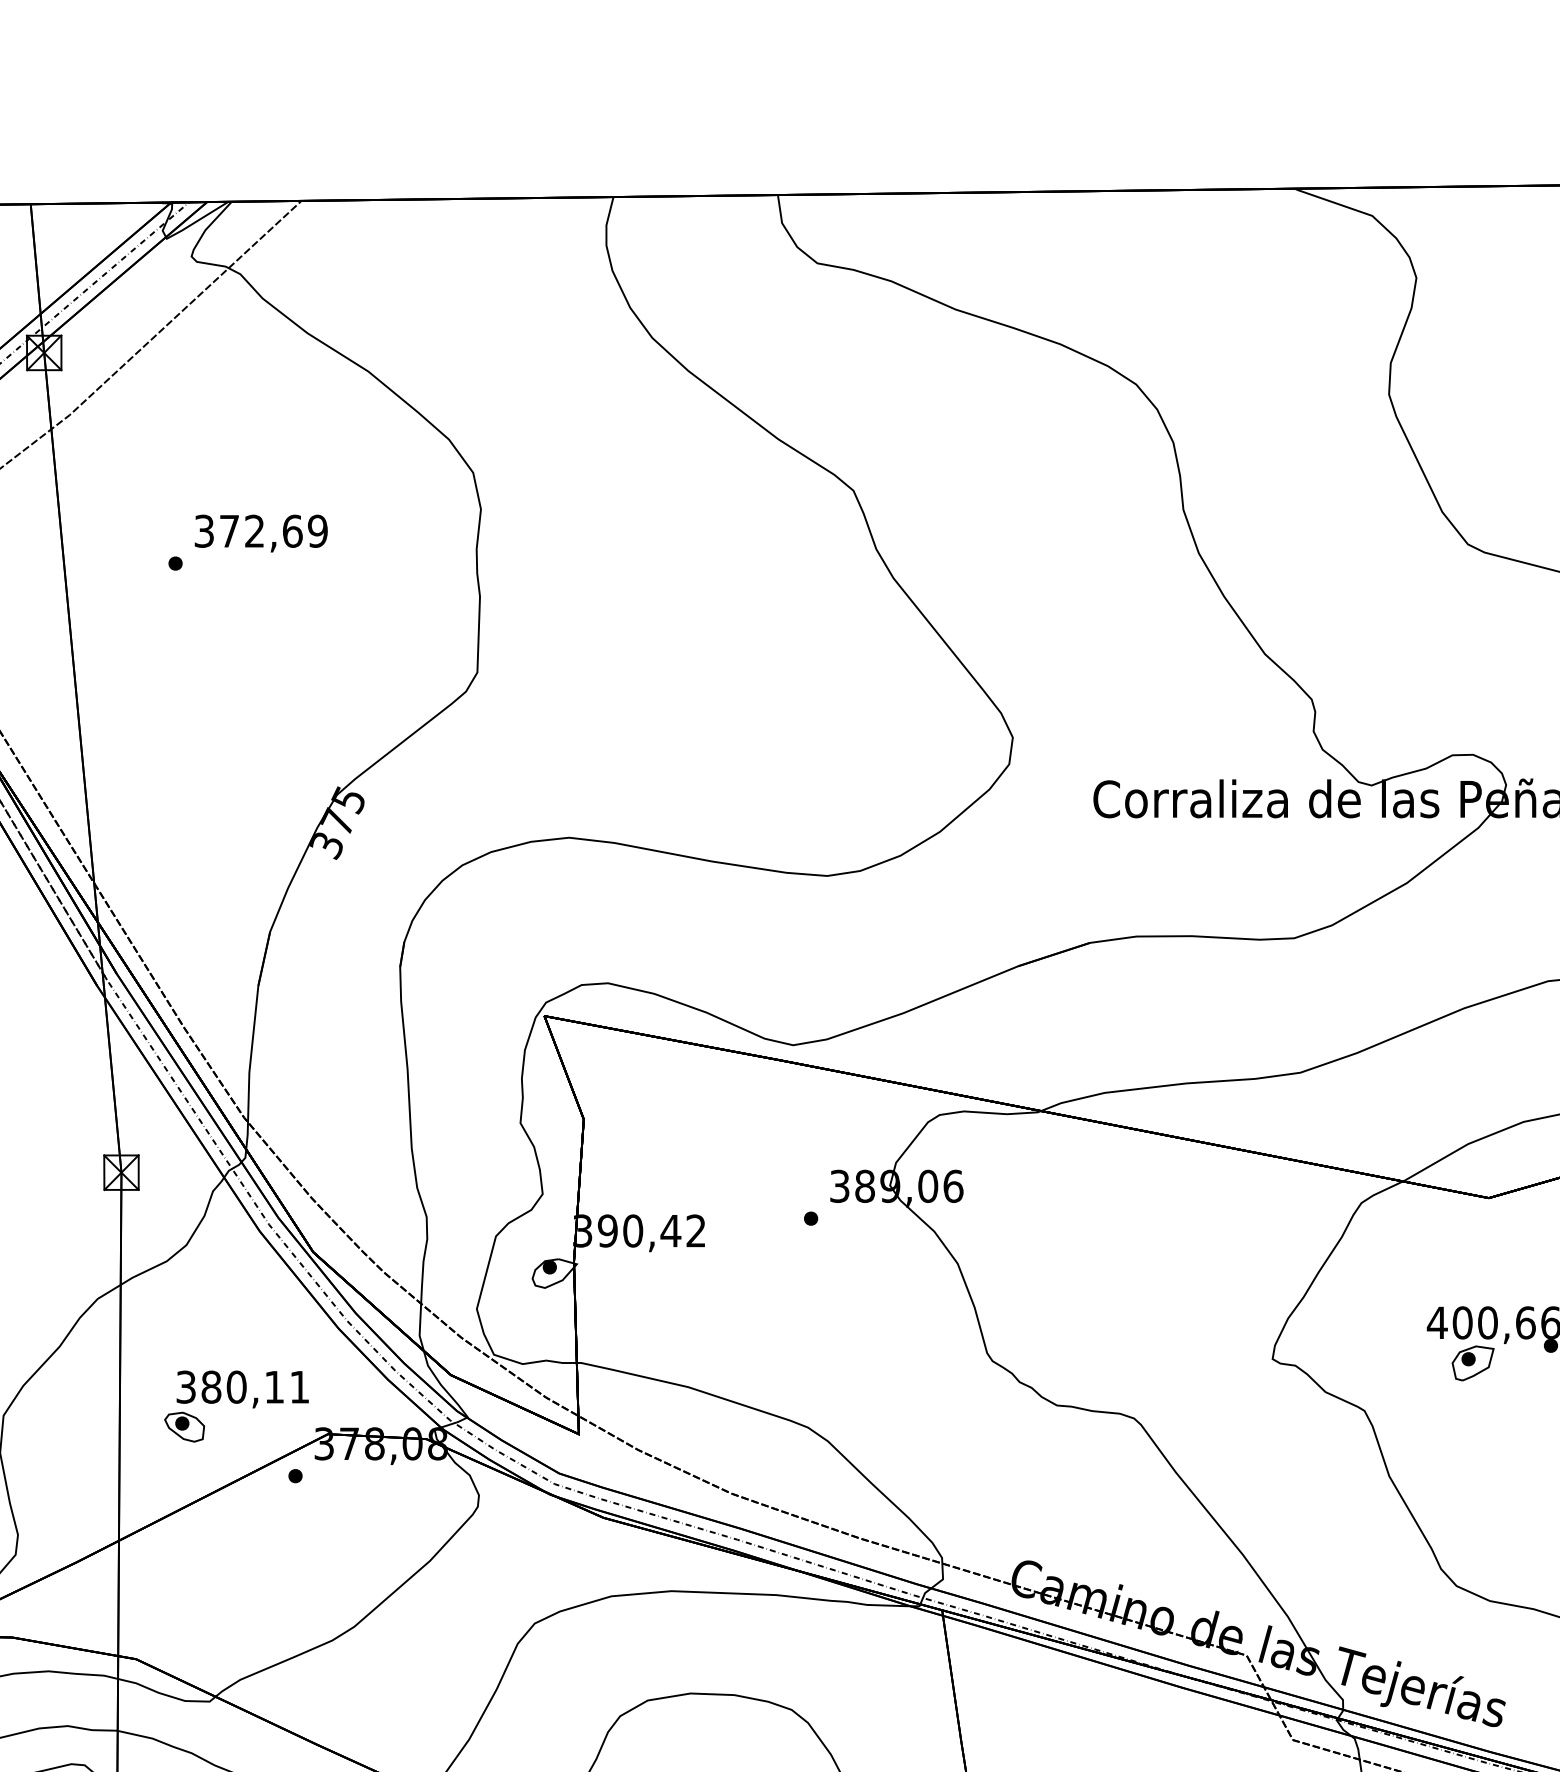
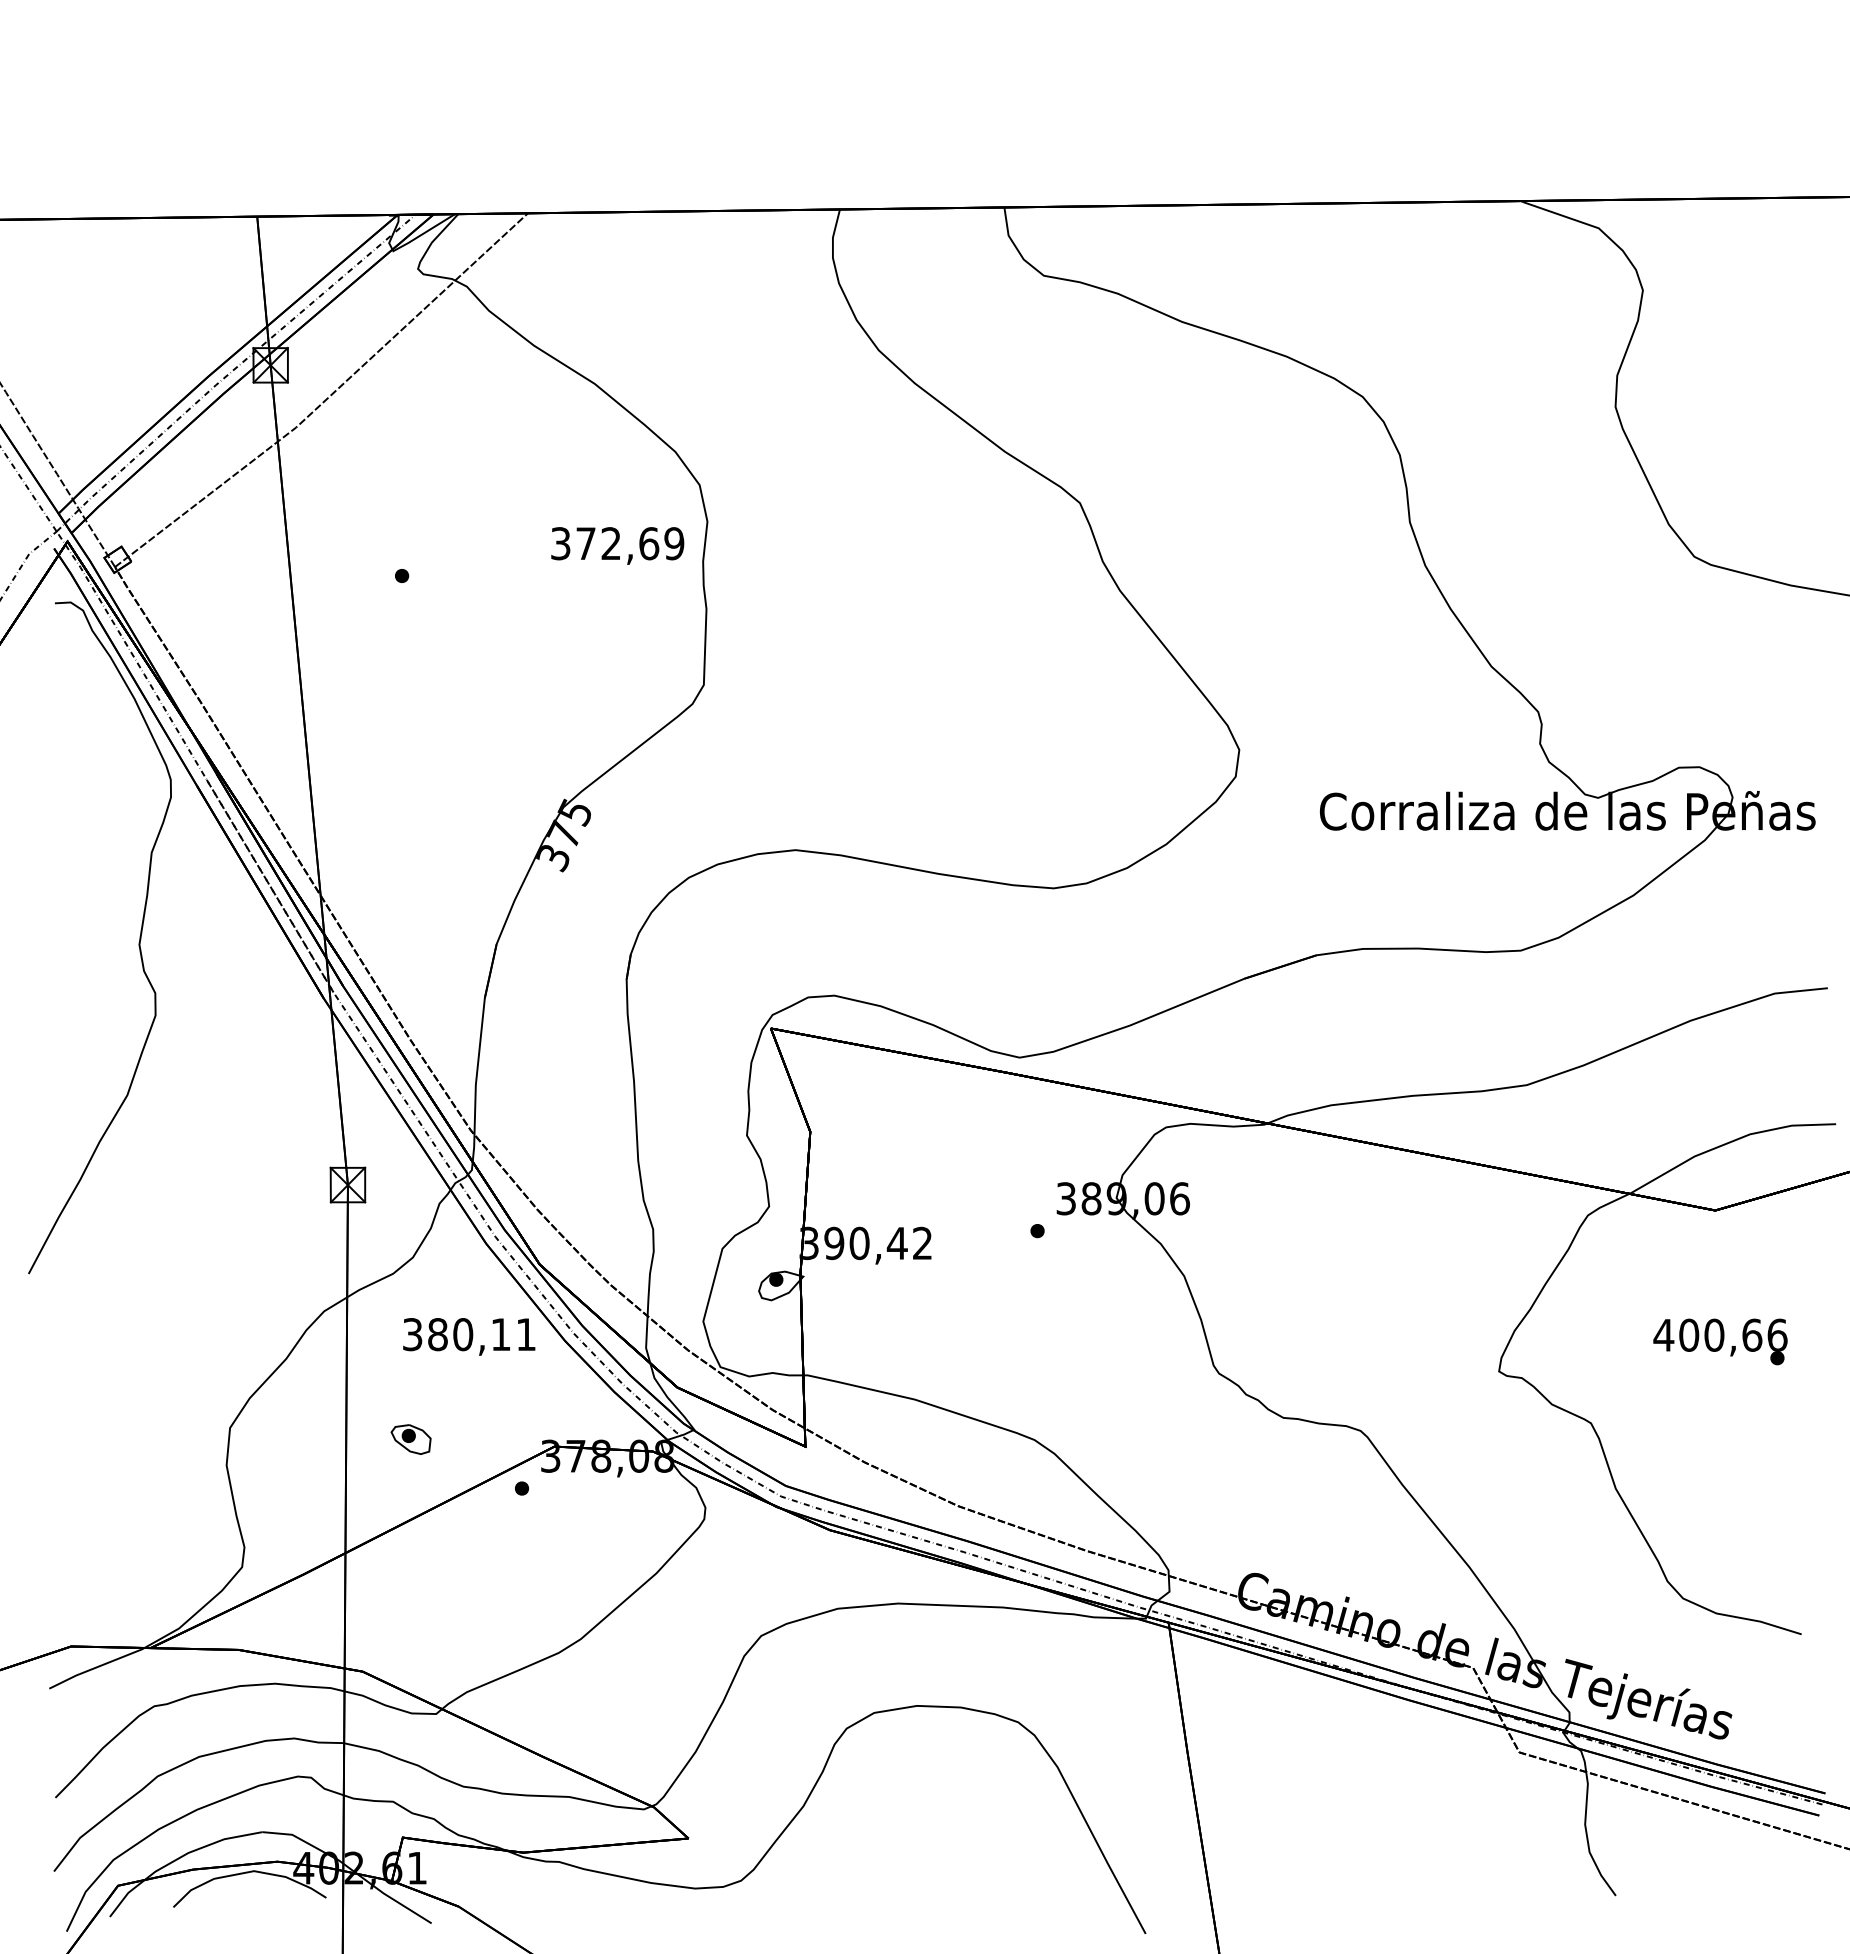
text: (261, 533) -> (617, 545), moved
part: (1473, 1363) -> (1699, 1375), removed
text: (243, 1389) -> (469, 1336), moved

